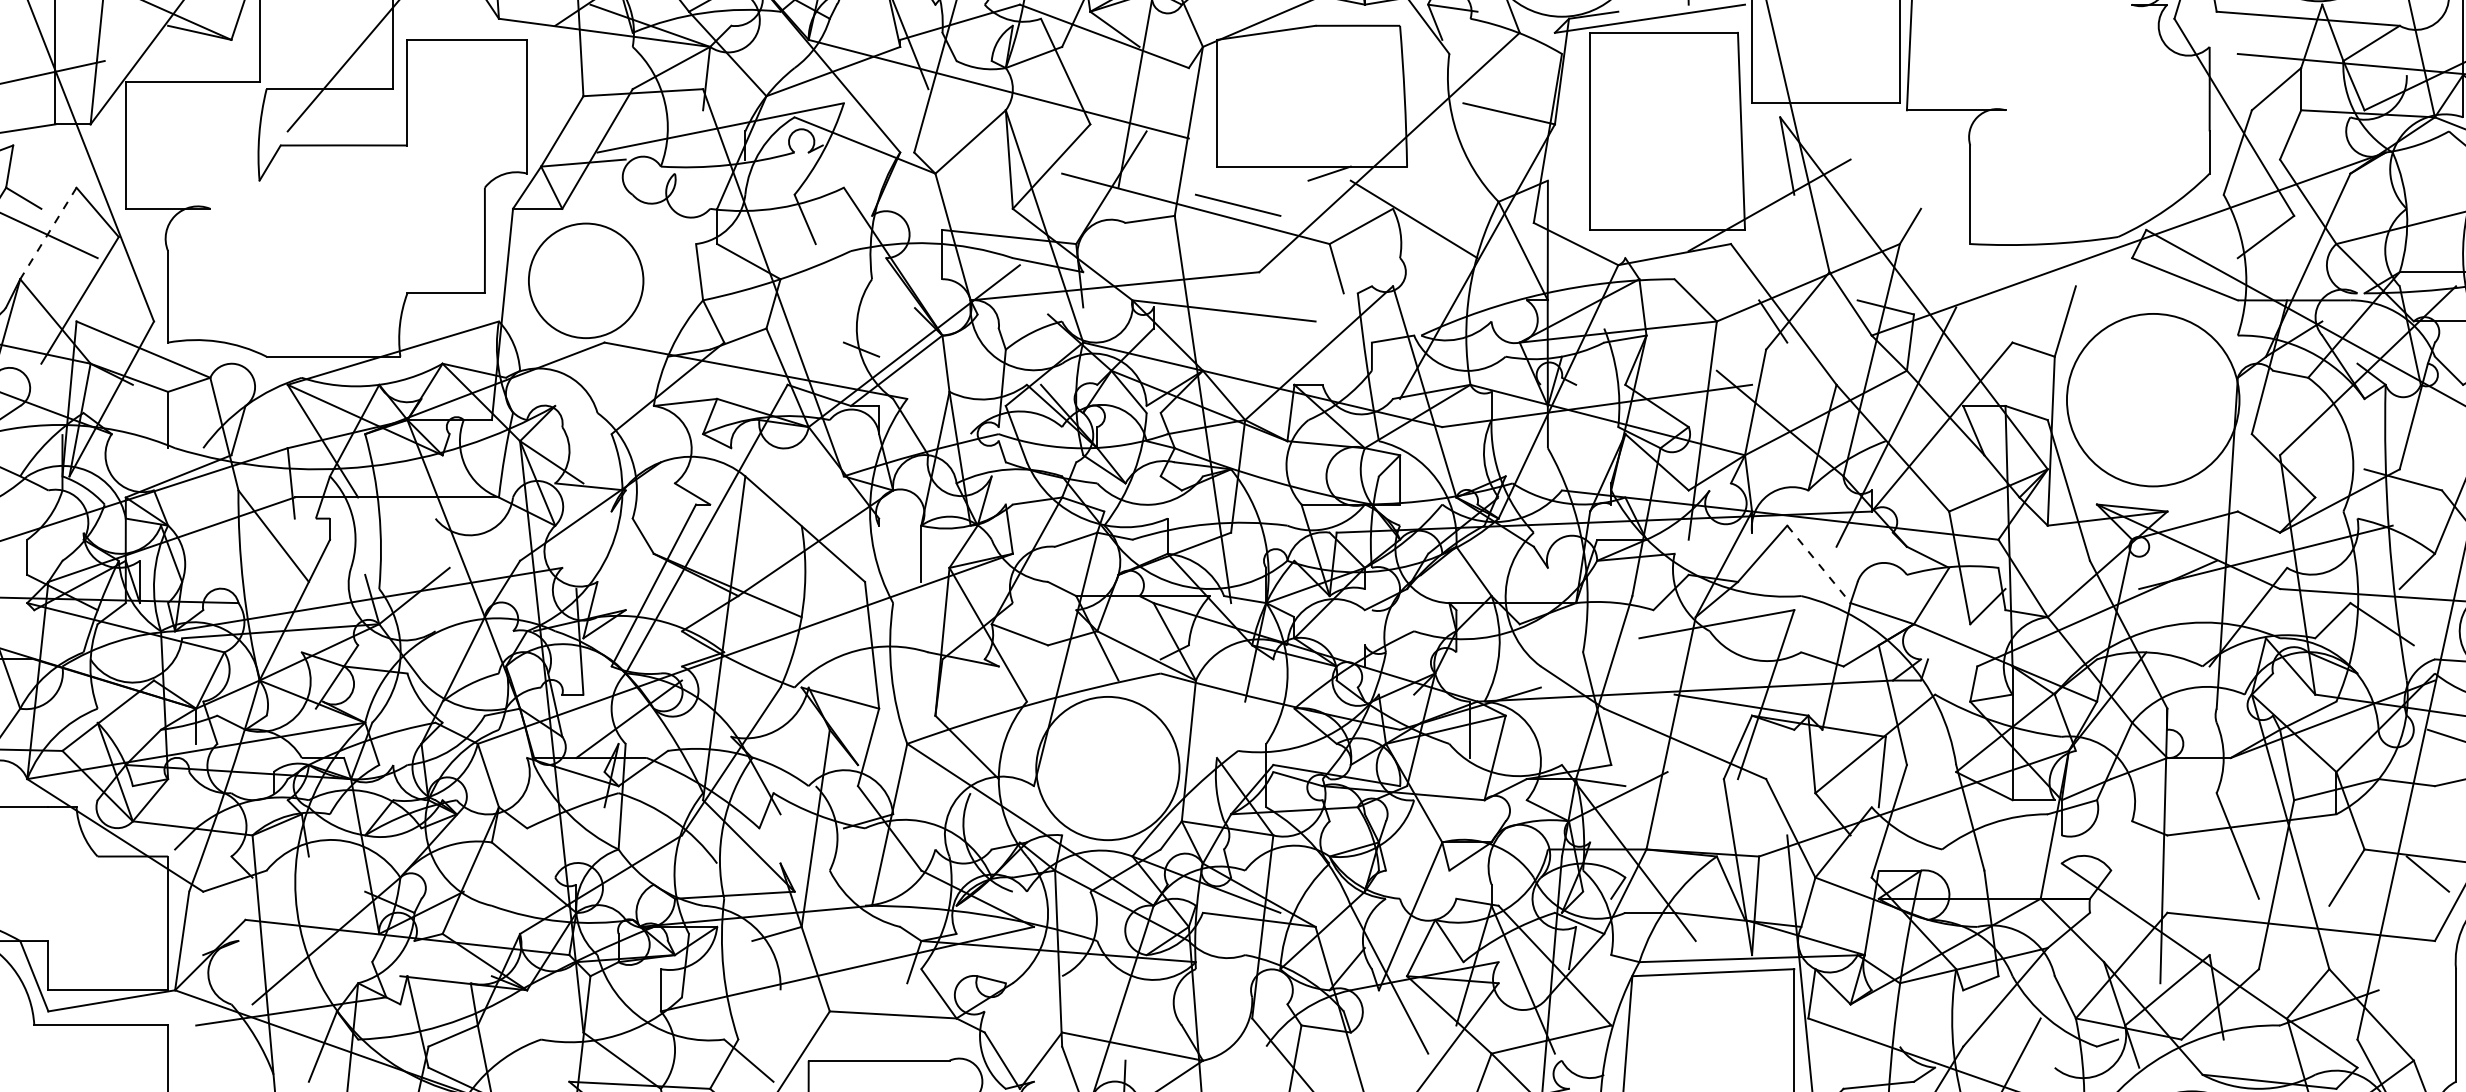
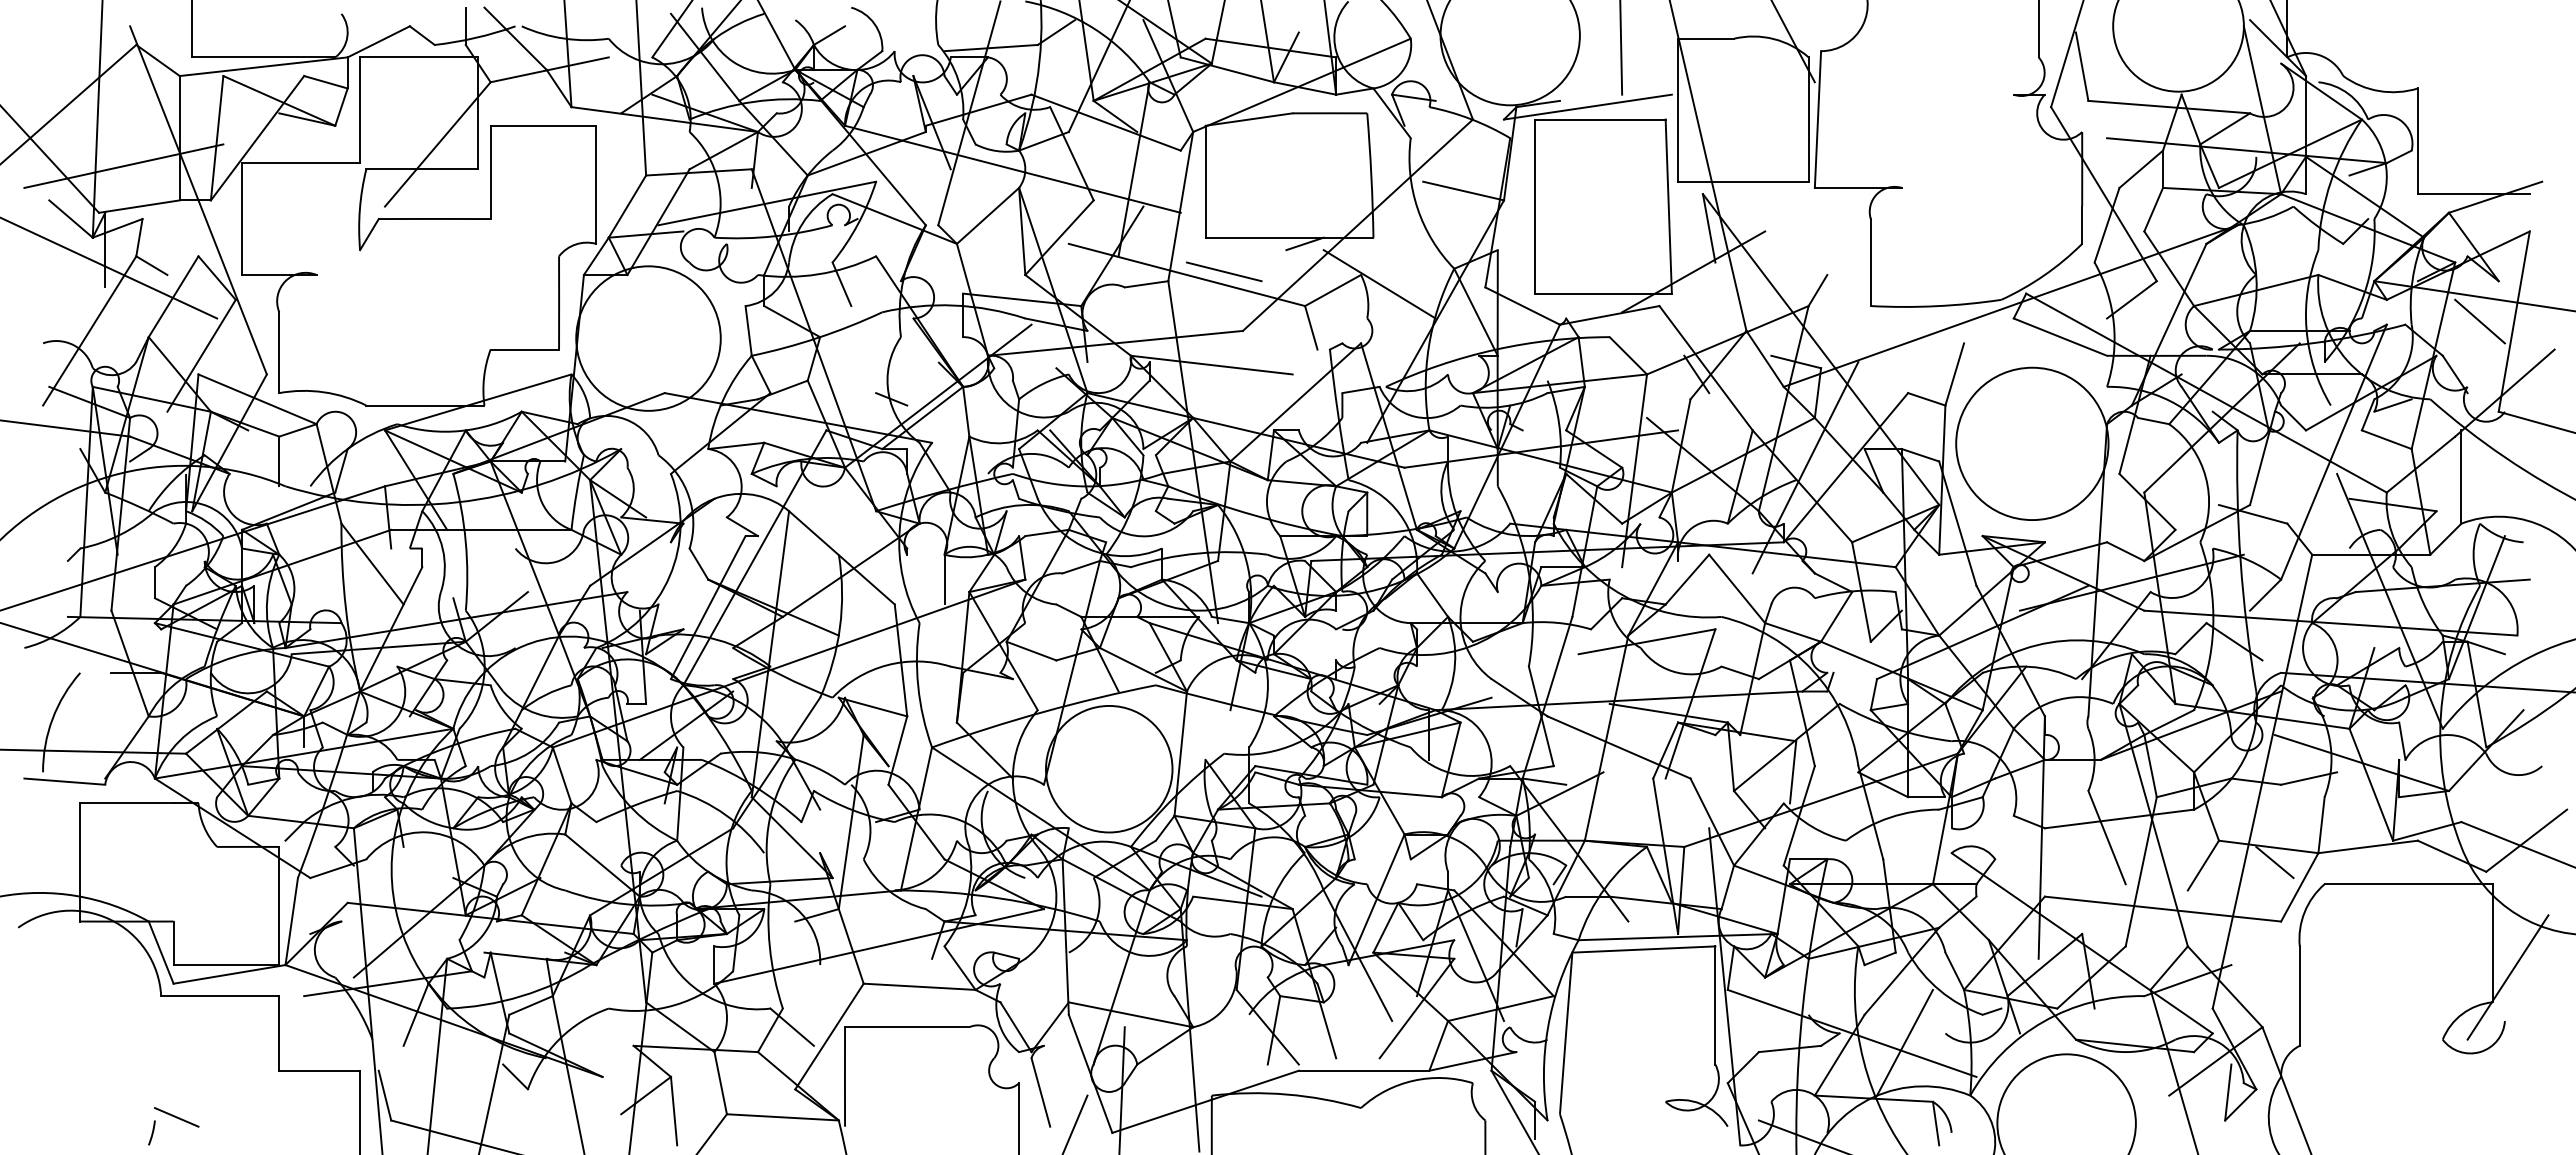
line: (48, 234) -> (173, 297), dashed -> solid
circle: (586, 280) -> (648, 338), size x1.43
line: (1819, 565) -> (1737, 589), dashed -> solid

